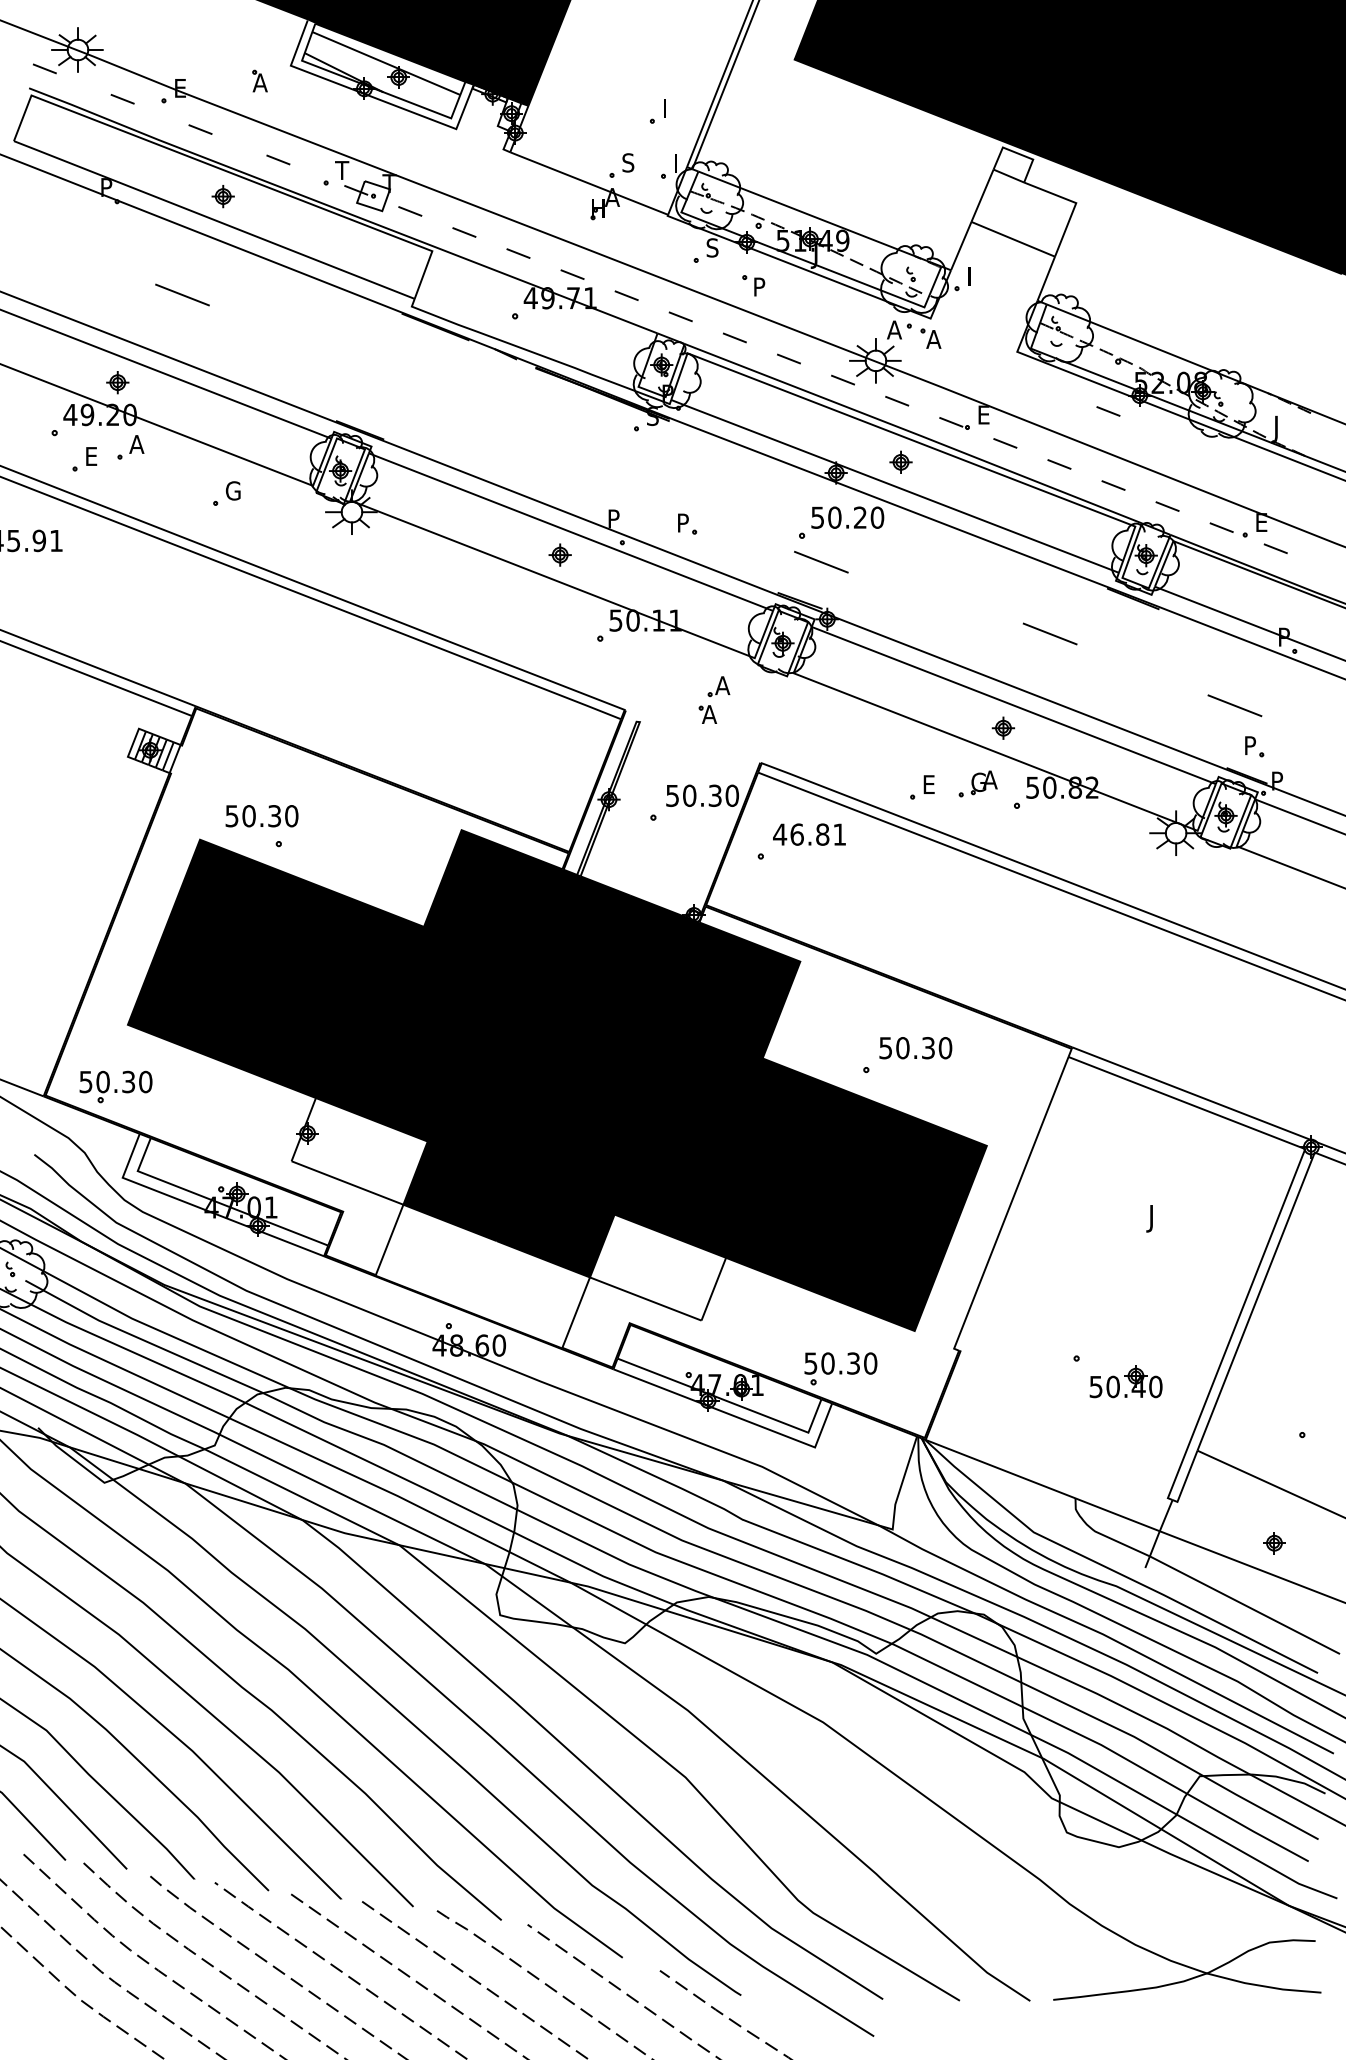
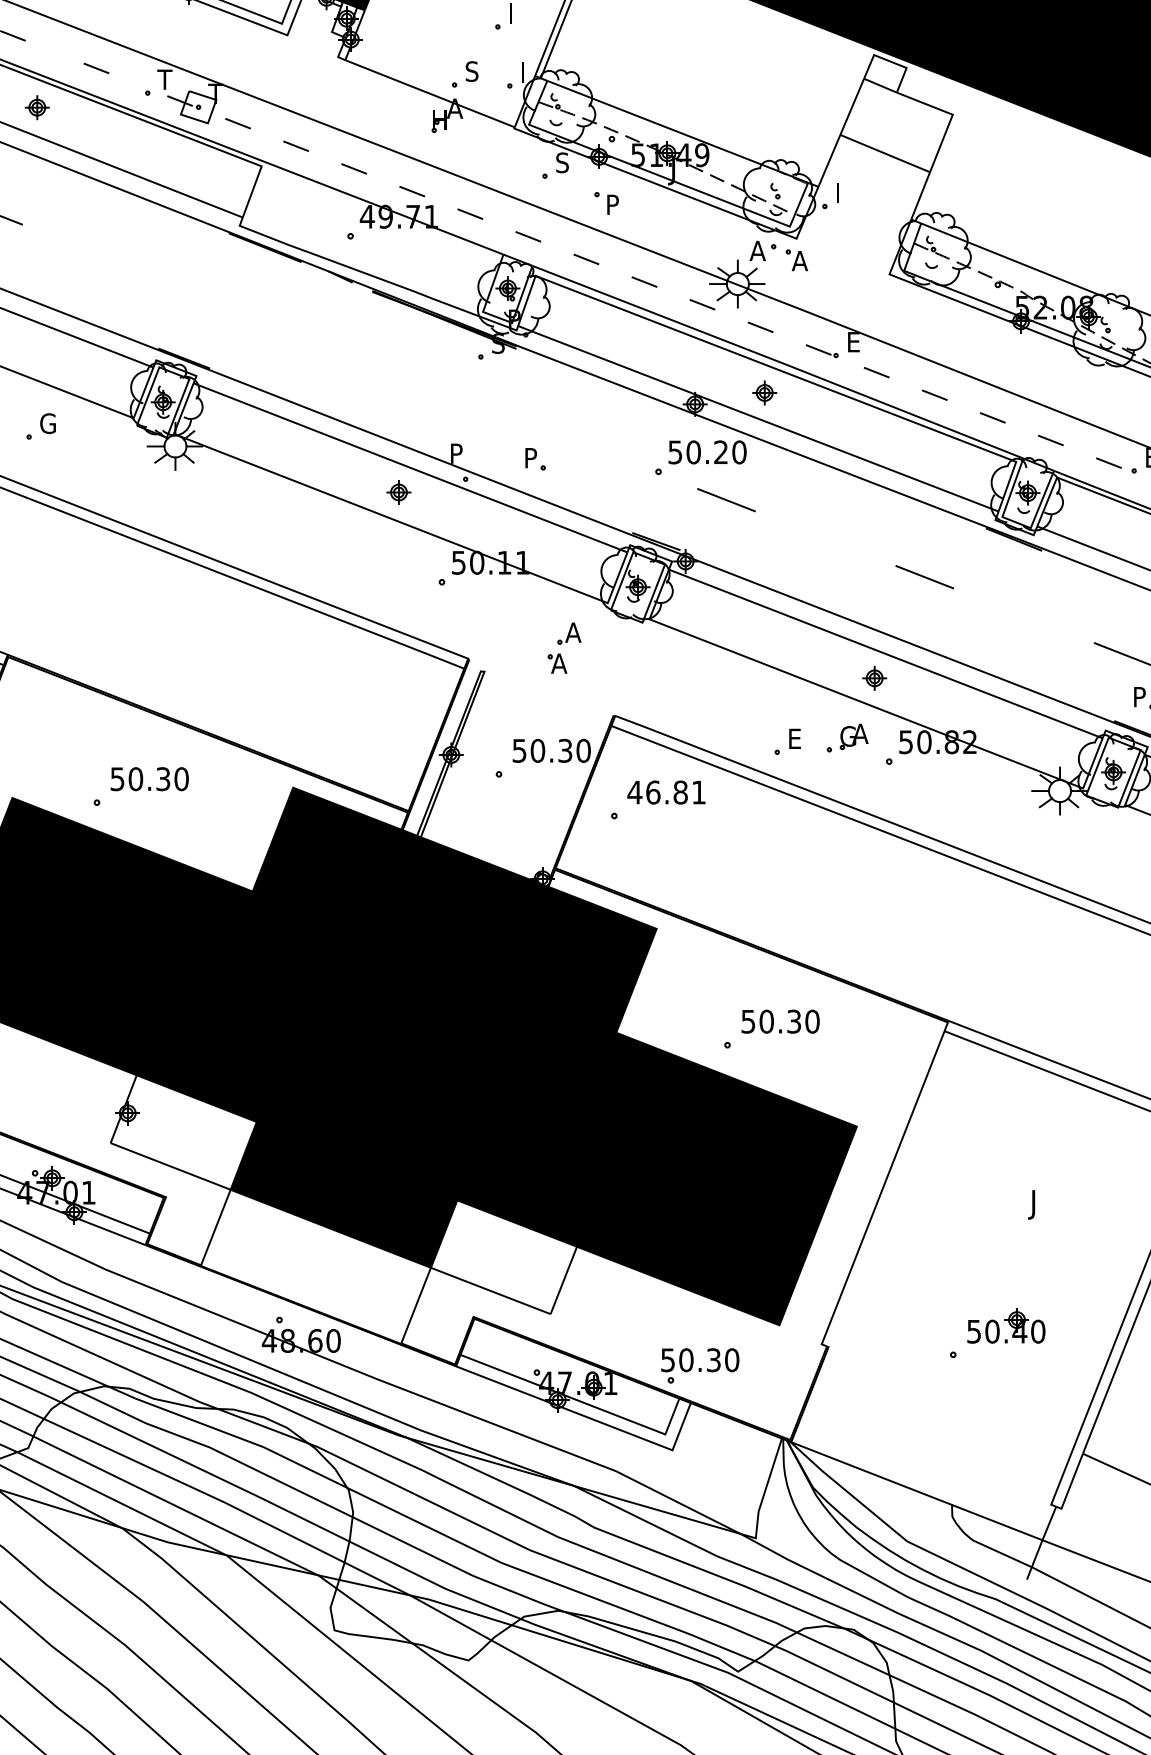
line: (1108, 411) -> (987, 338), removed
line: (821, 561) -> (726, 499), moved
text: (261, 816) -> (149, 779), moved
part: (1125, 1381) -> (1005, 1325), moved

